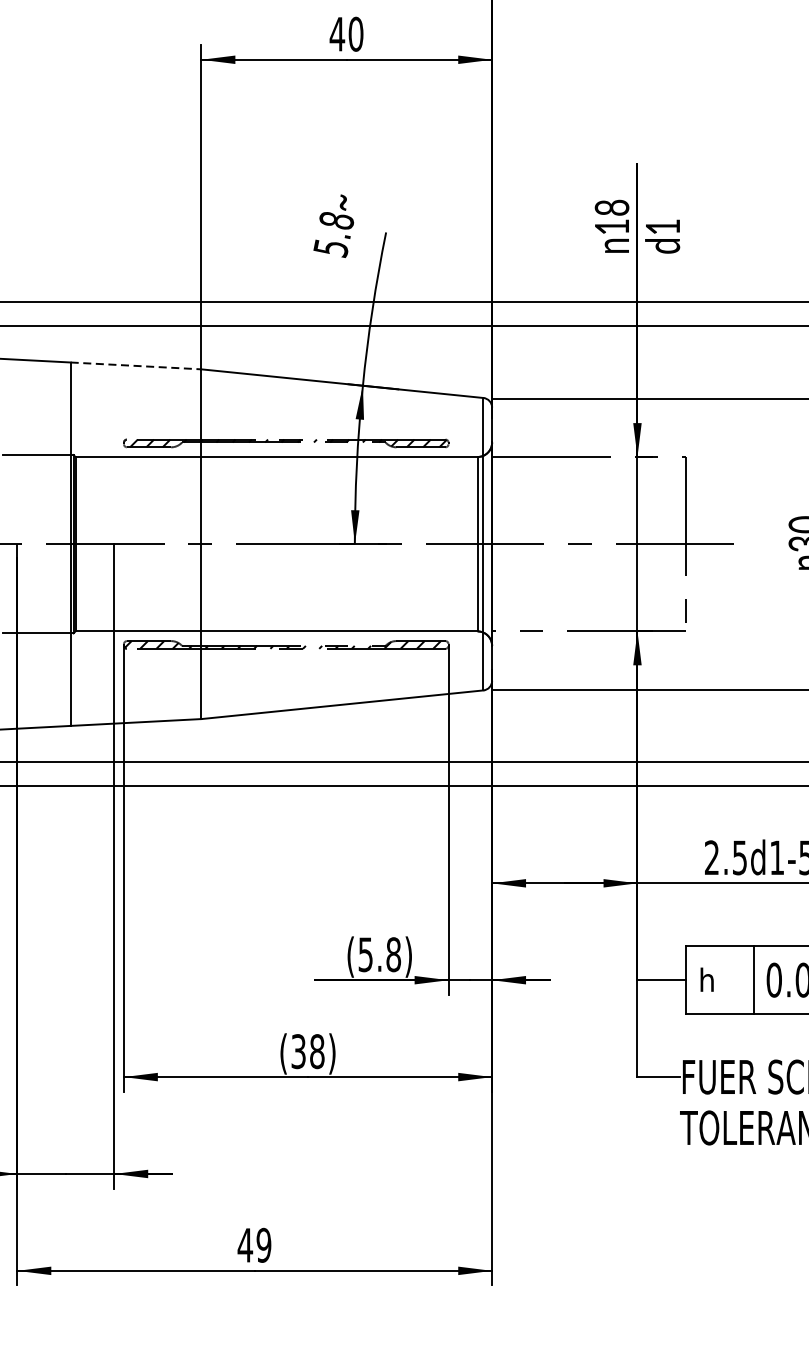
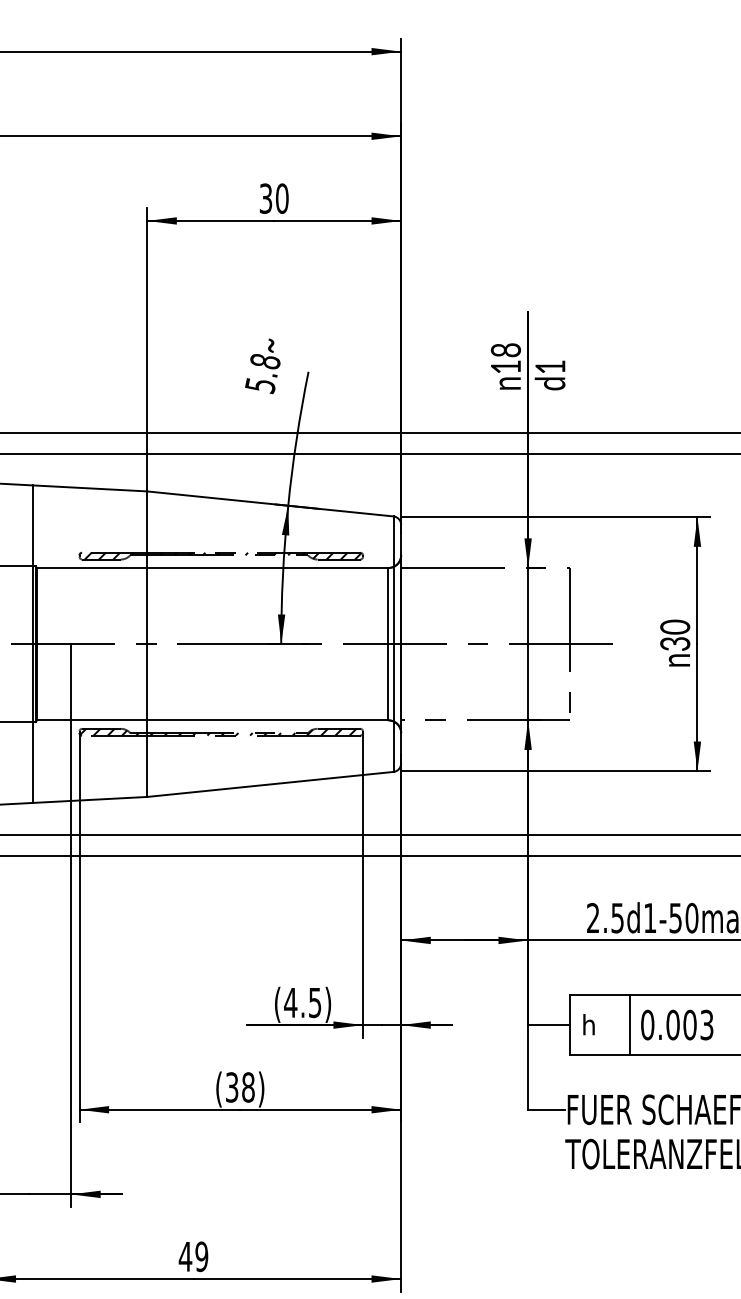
text: (336, 34) -> (265, 198), 40 -> 30
line: (136, 366) -> (90, 488), dashed -> solid
text: (379, 954) -> (302, 1002), (5.8) -> (4.5)

